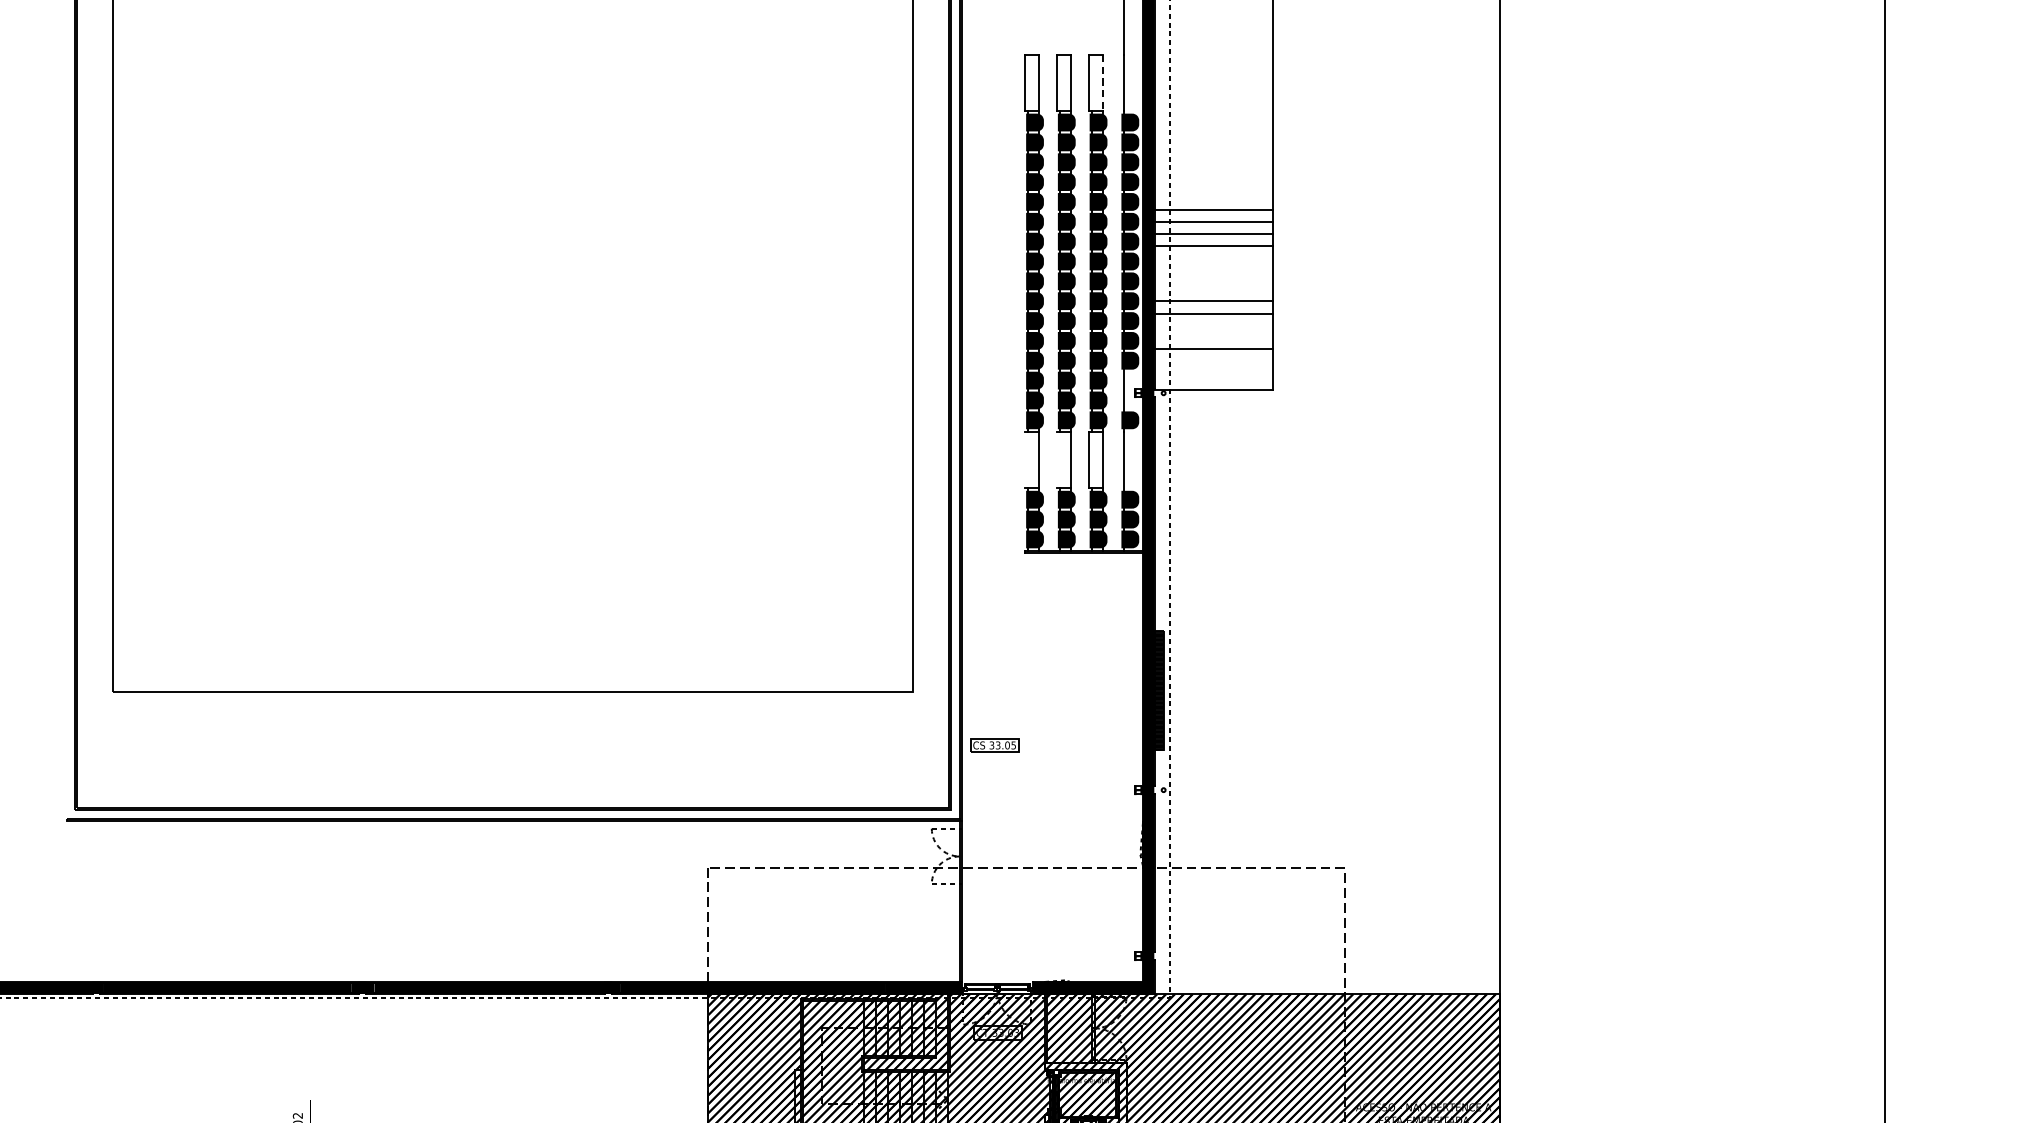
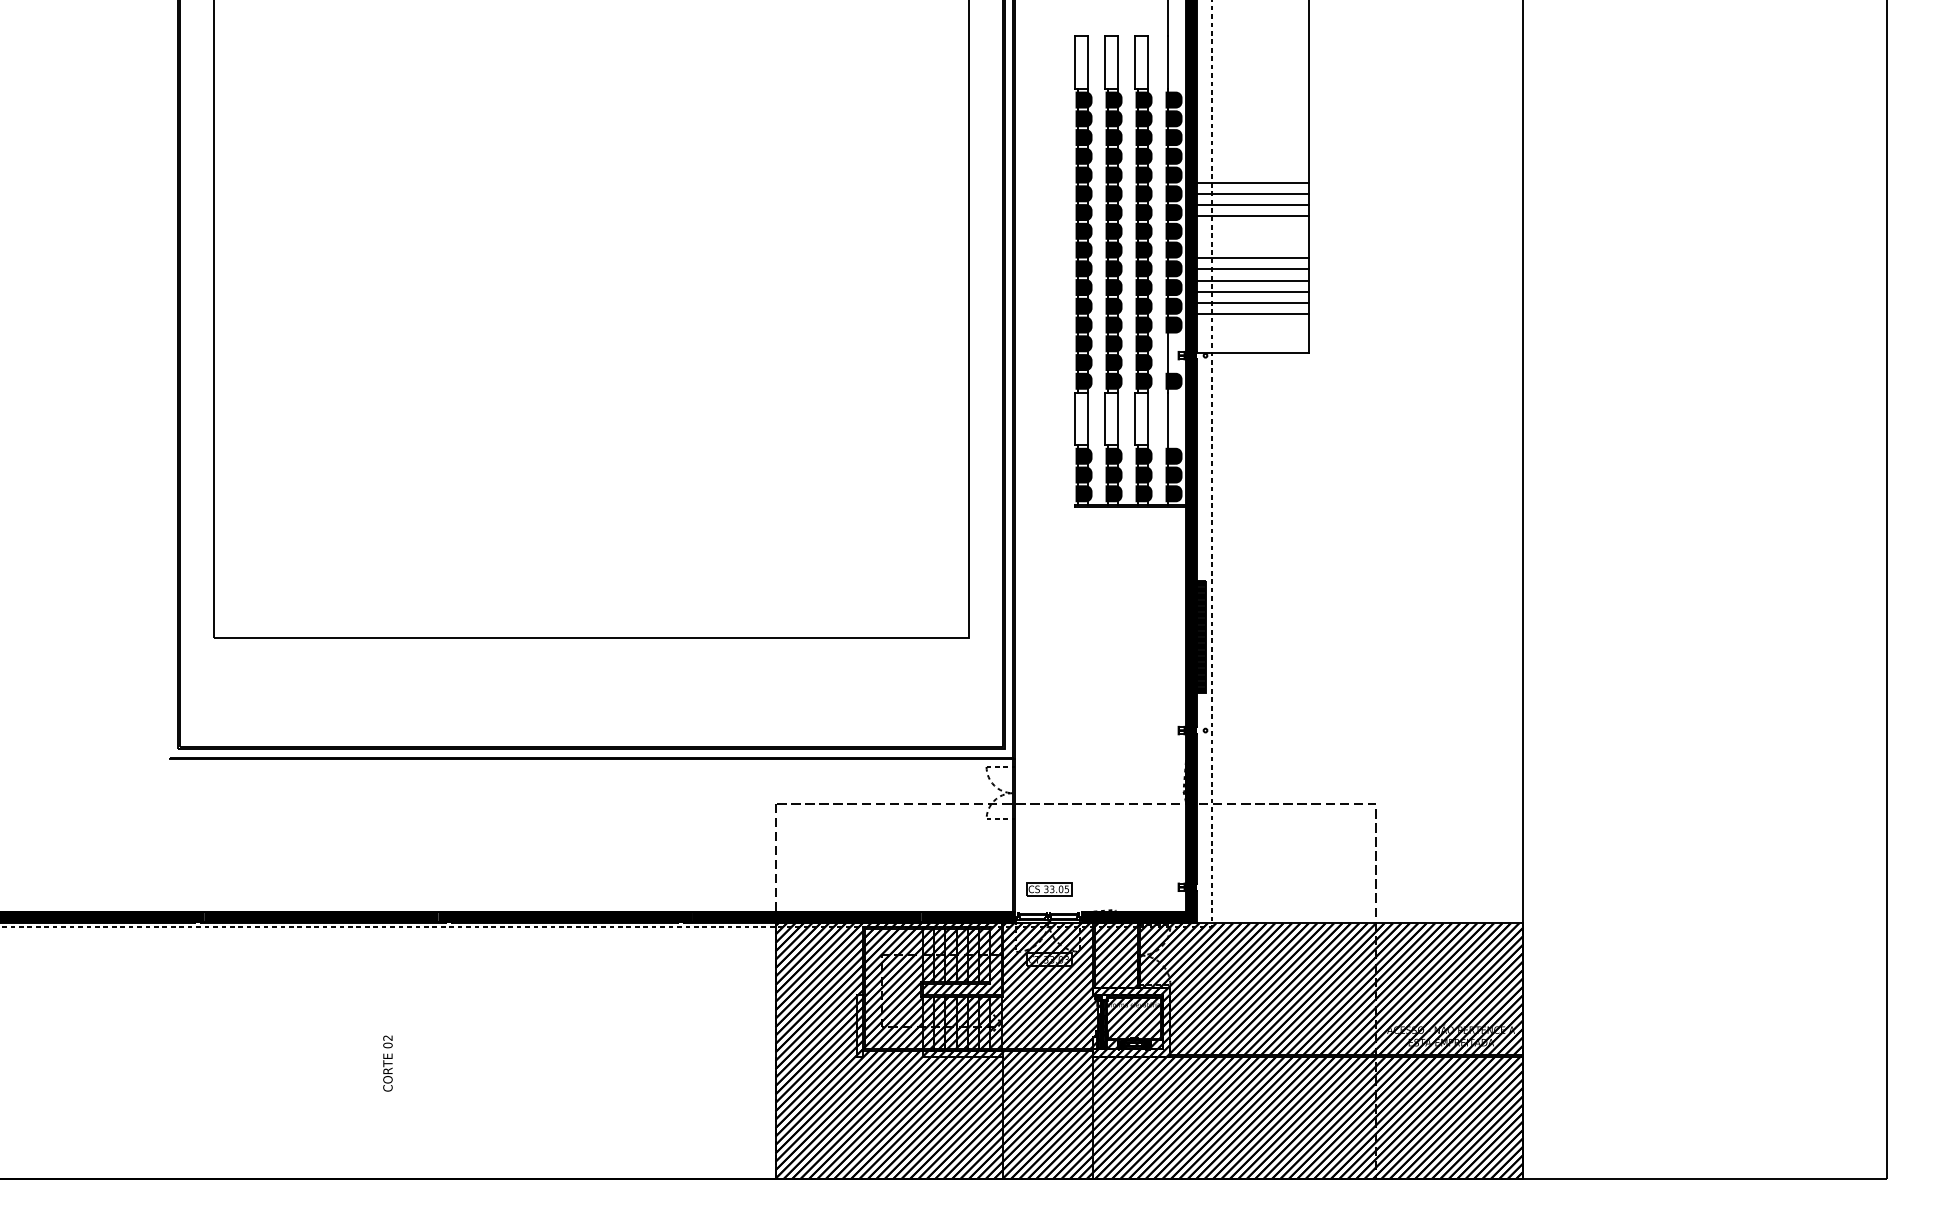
line: (1102, 83) -> (1147, 63), dashed -> solid
line: (1213, 289) -> (1252, 257), added
line: (1213, 325) -> (1252, 291), added
line: (1213, 336) -> (1252, 302), added
line: (1024, 459) -> (1074, 418), added
line: (1056, 459) -> (1104, 418), added
part: (995, 745) -> (1049, 889), moved

